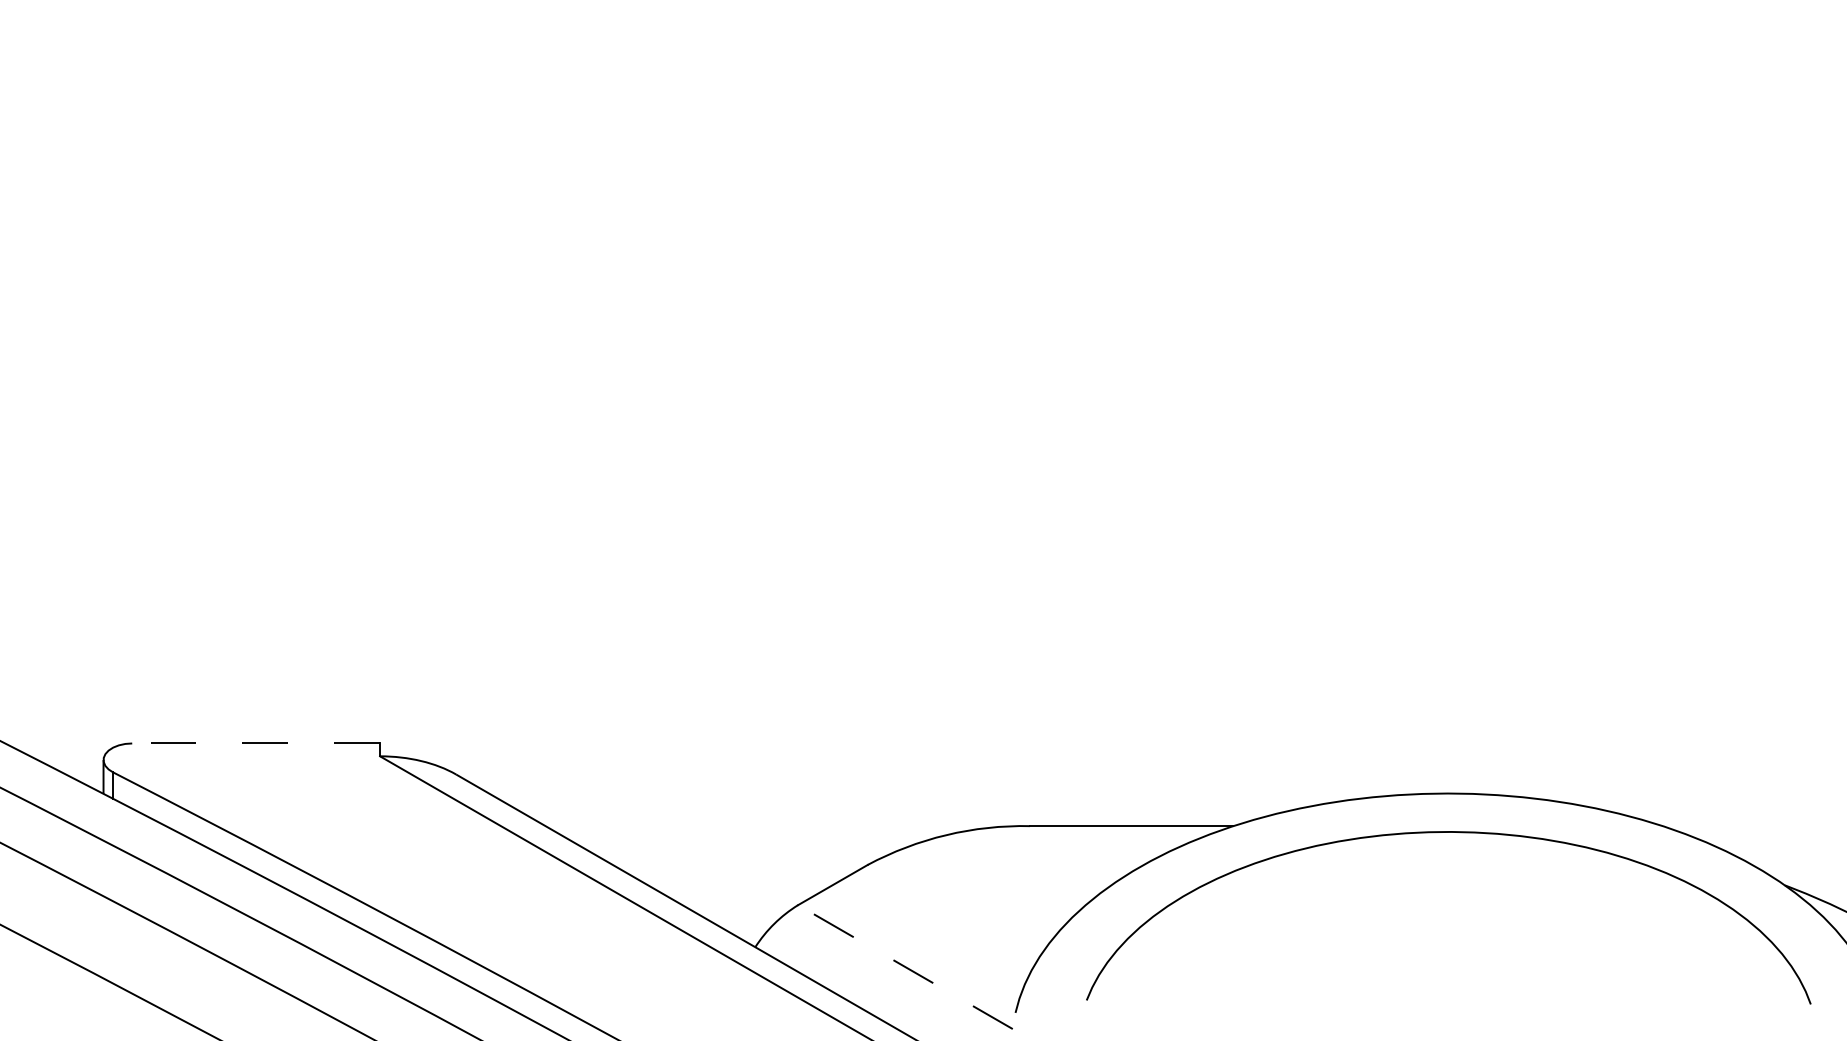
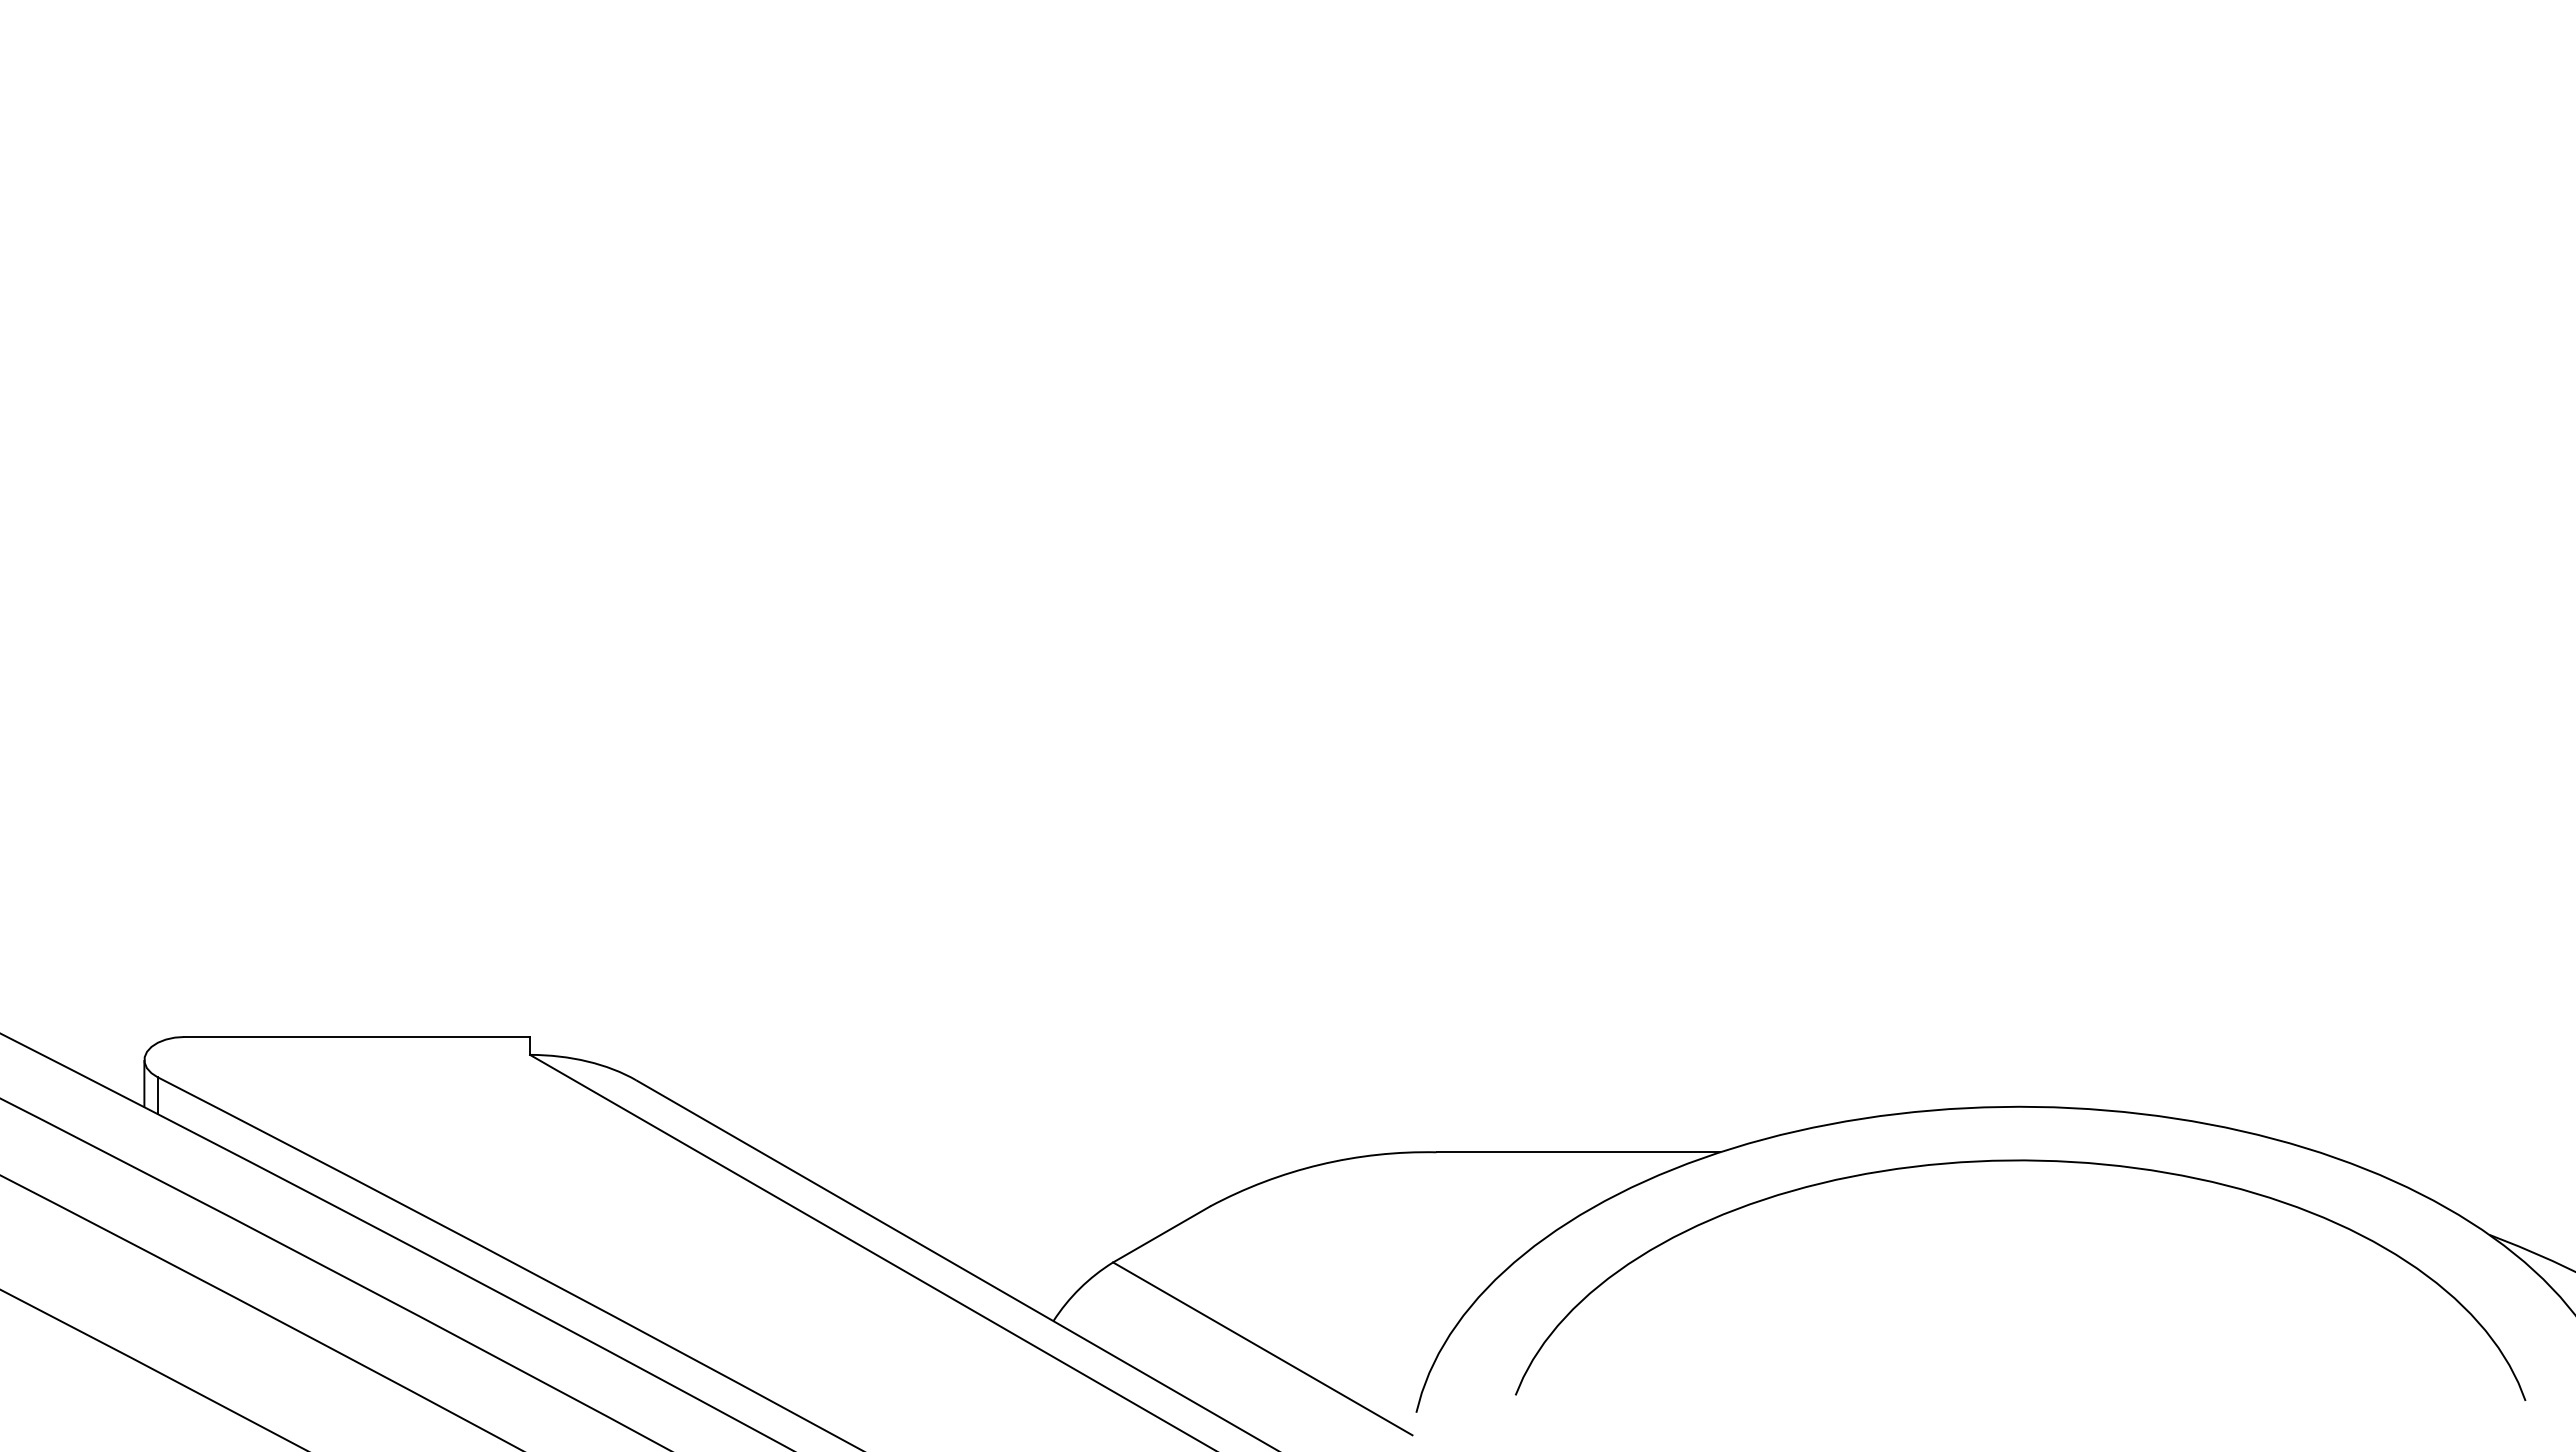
line: (256, 743) -> (357, 1036), dashed -> solid
line: (905, 966) -> (1262, 1348), dashed -> solid

